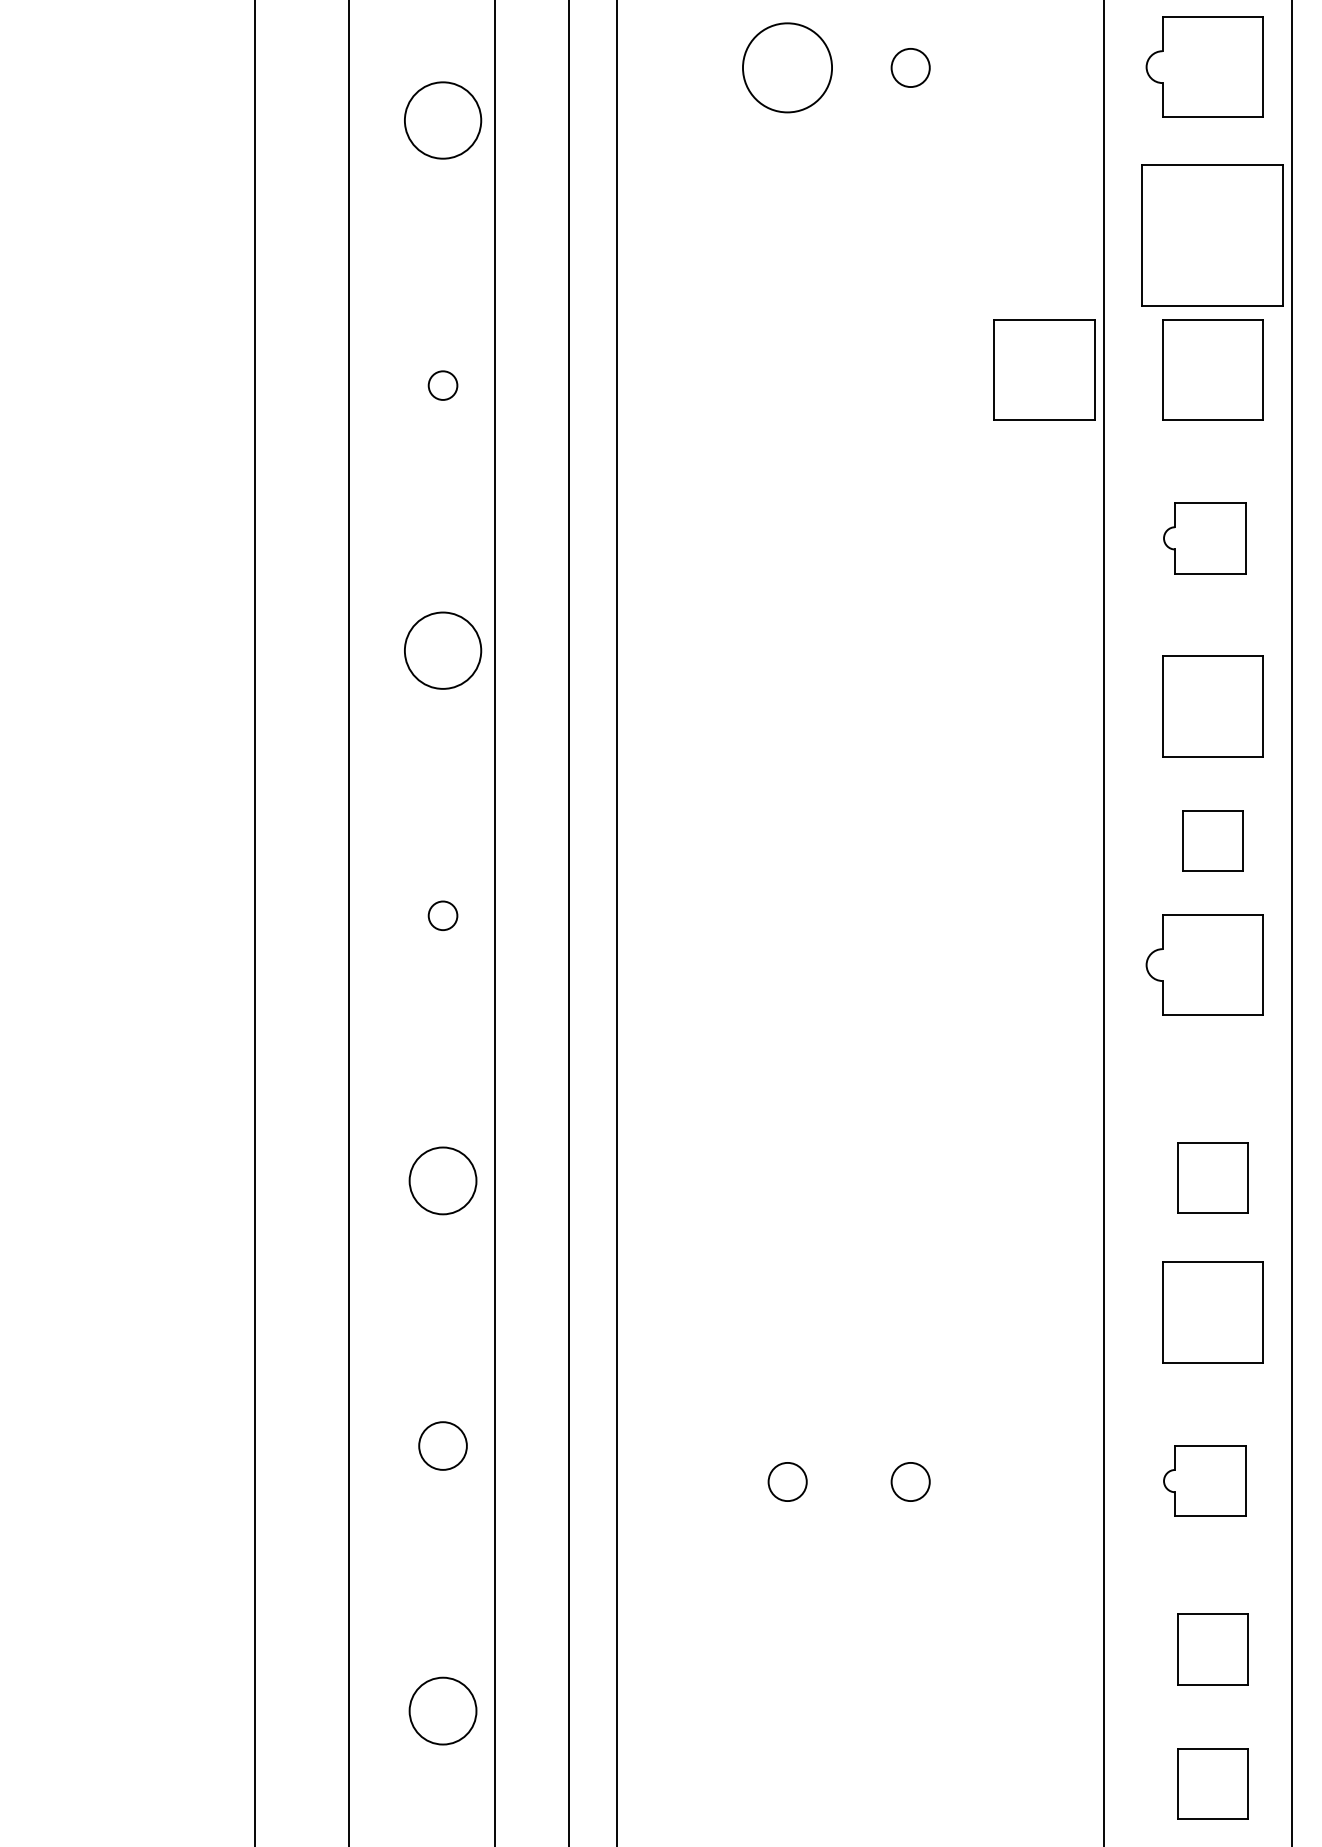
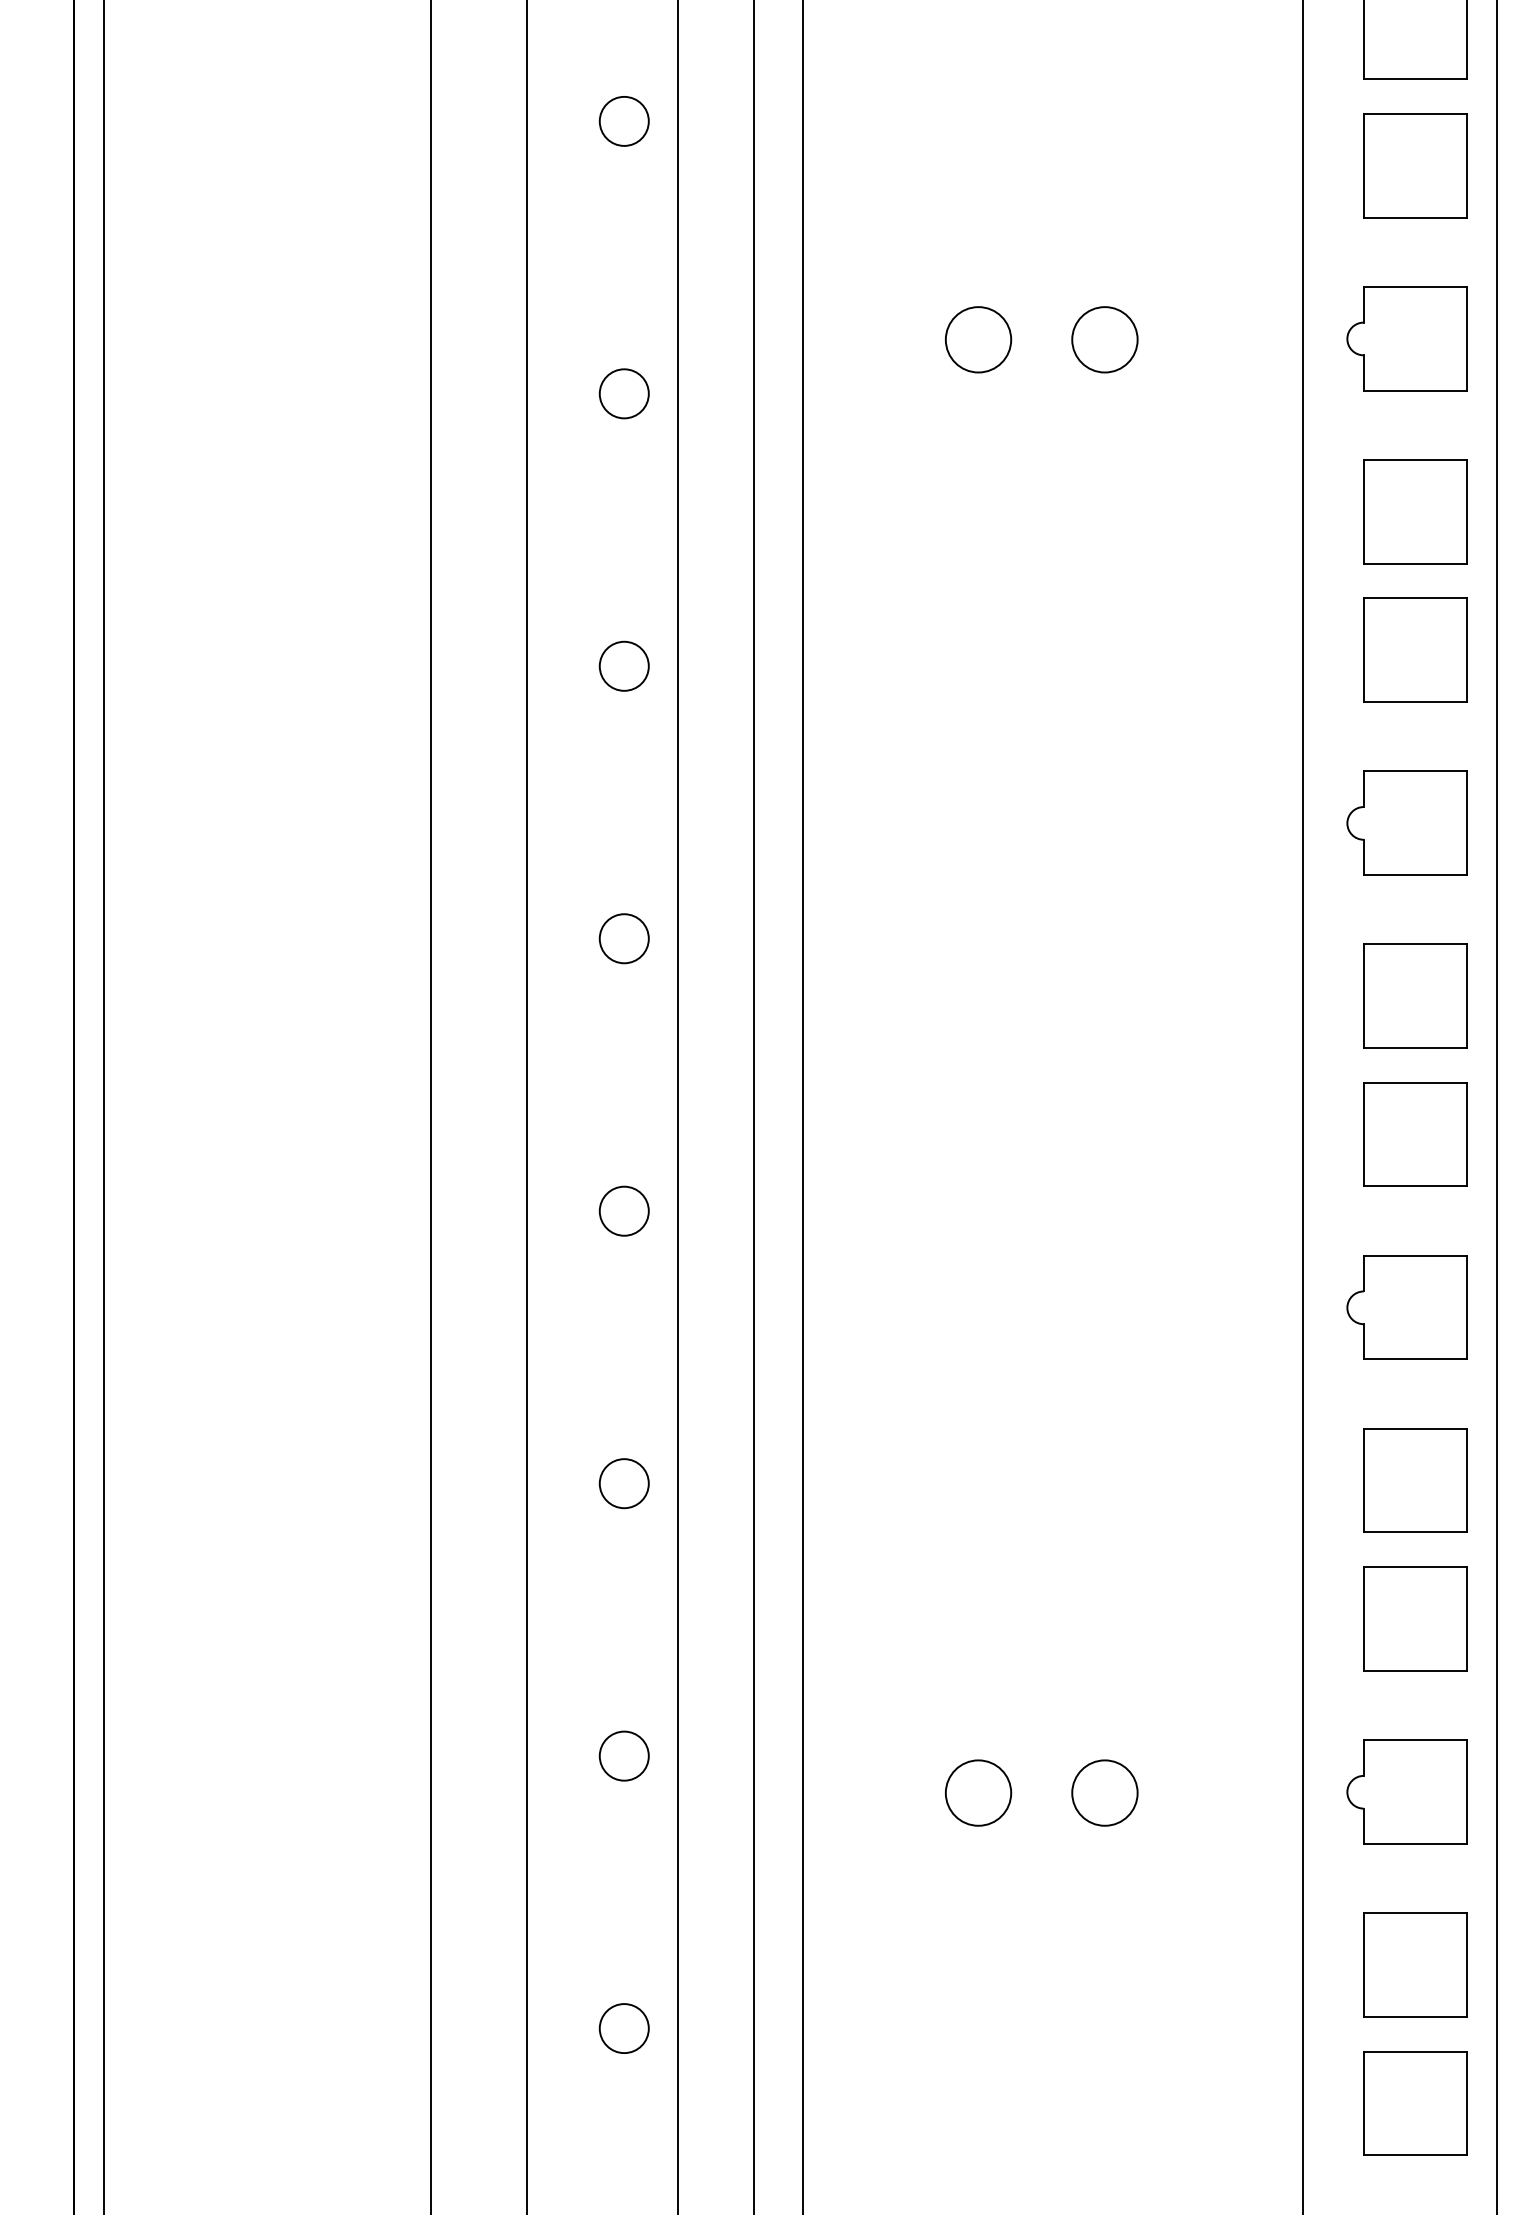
circle: (787, 67) -> (978, 339), size x0.71
circle: (910, 67) -> (1104, 339), size x1.67
circle: (442, 120) -> (623, 393), size x0.62
part: (1212, 235) -> (1415, 511), size x0.71
part: (1044, 369) -> (1242, 649), removed
circle: (442, 384) -> (623, 665), size x1.67
part: (1204, 537) -> (1406, 822), size x1.43
circle: (442, 650) -> (623, 938), size x0.62
part: (1212, 841) -> (1415, 1134), size x1.67
circle: (442, 915) -> (623, 1210), size x1.67
part: (1204, 964) -> (1406, 1307), moved
part: (1212, 1177) -> (1415, 1480), size x1.43
circle: (442, 1180) -> (623, 1483), size x0.71
part: (1204, 1480) -> (1406, 1791), size x1.43
circle: (787, 1481) -> (978, 1792), size x1.67
circle: (910, 1481) -> (1104, 1792), size x1.67
part: (1212, 1648) -> (1415, 1964), size x1.43
circle: (442, 1711) -> (623, 2028), size x0.71
part: (1212, 1784) -> (1415, 2103), size x1.43

